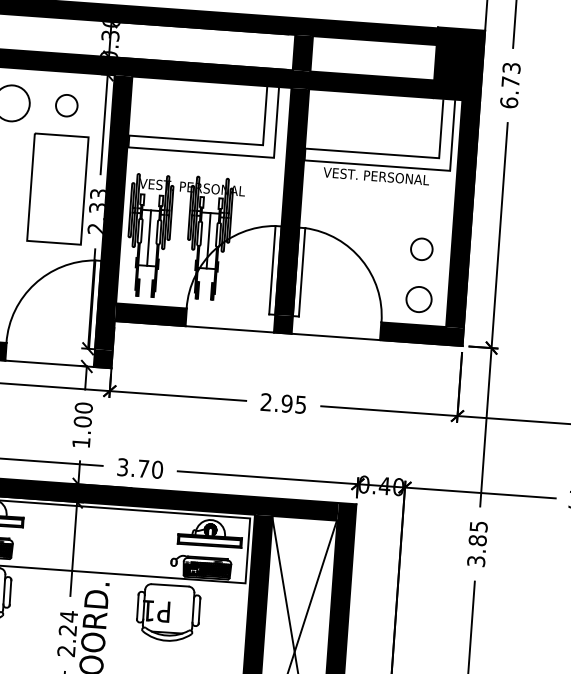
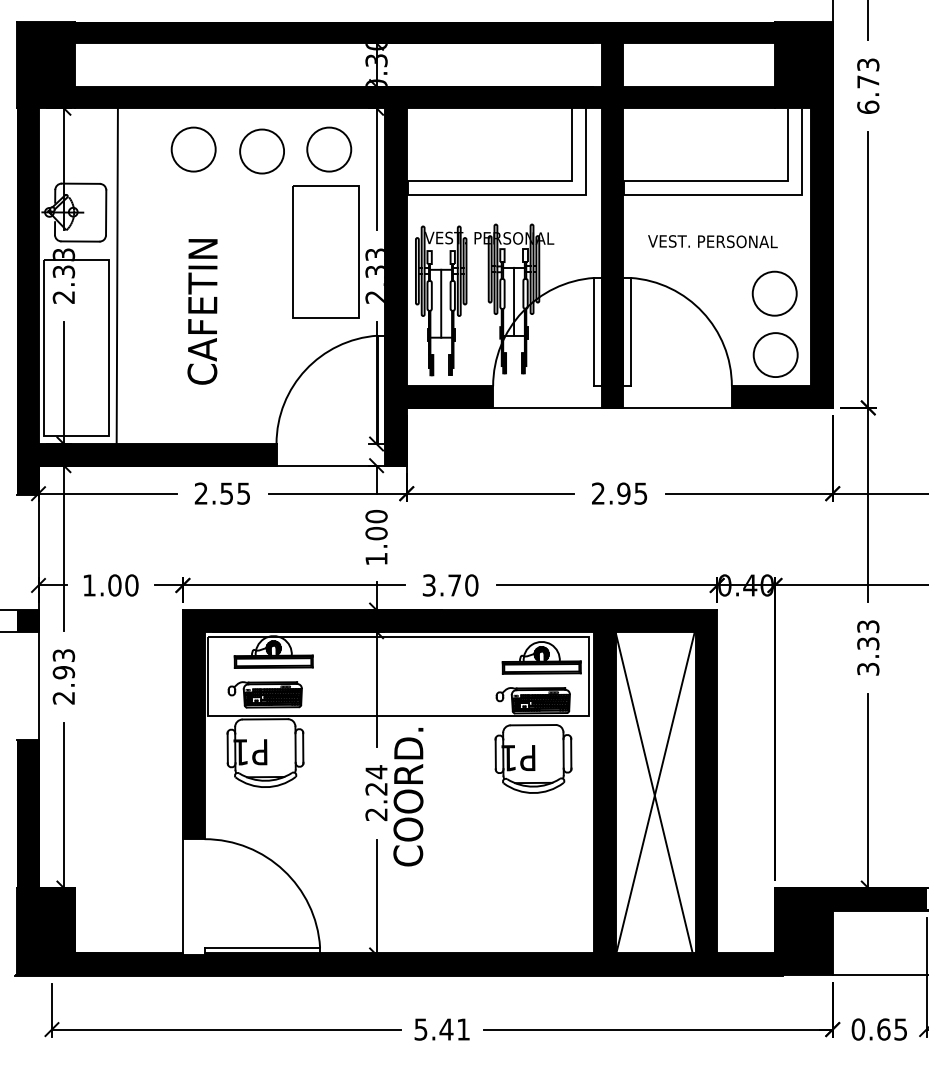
circle: (66, 105) -> (329, 149), size x1.67
text: (376, 176) -> (712, 241), moved
circle: (421, 249) -> (774, 293), size x1.67
circle: (418, 299) -> (775, 354), size x1.43
text: (478, 533) -> (868, 635), 3.85 -> 3.33
part: (168, 612) -> (533, 758), moved

